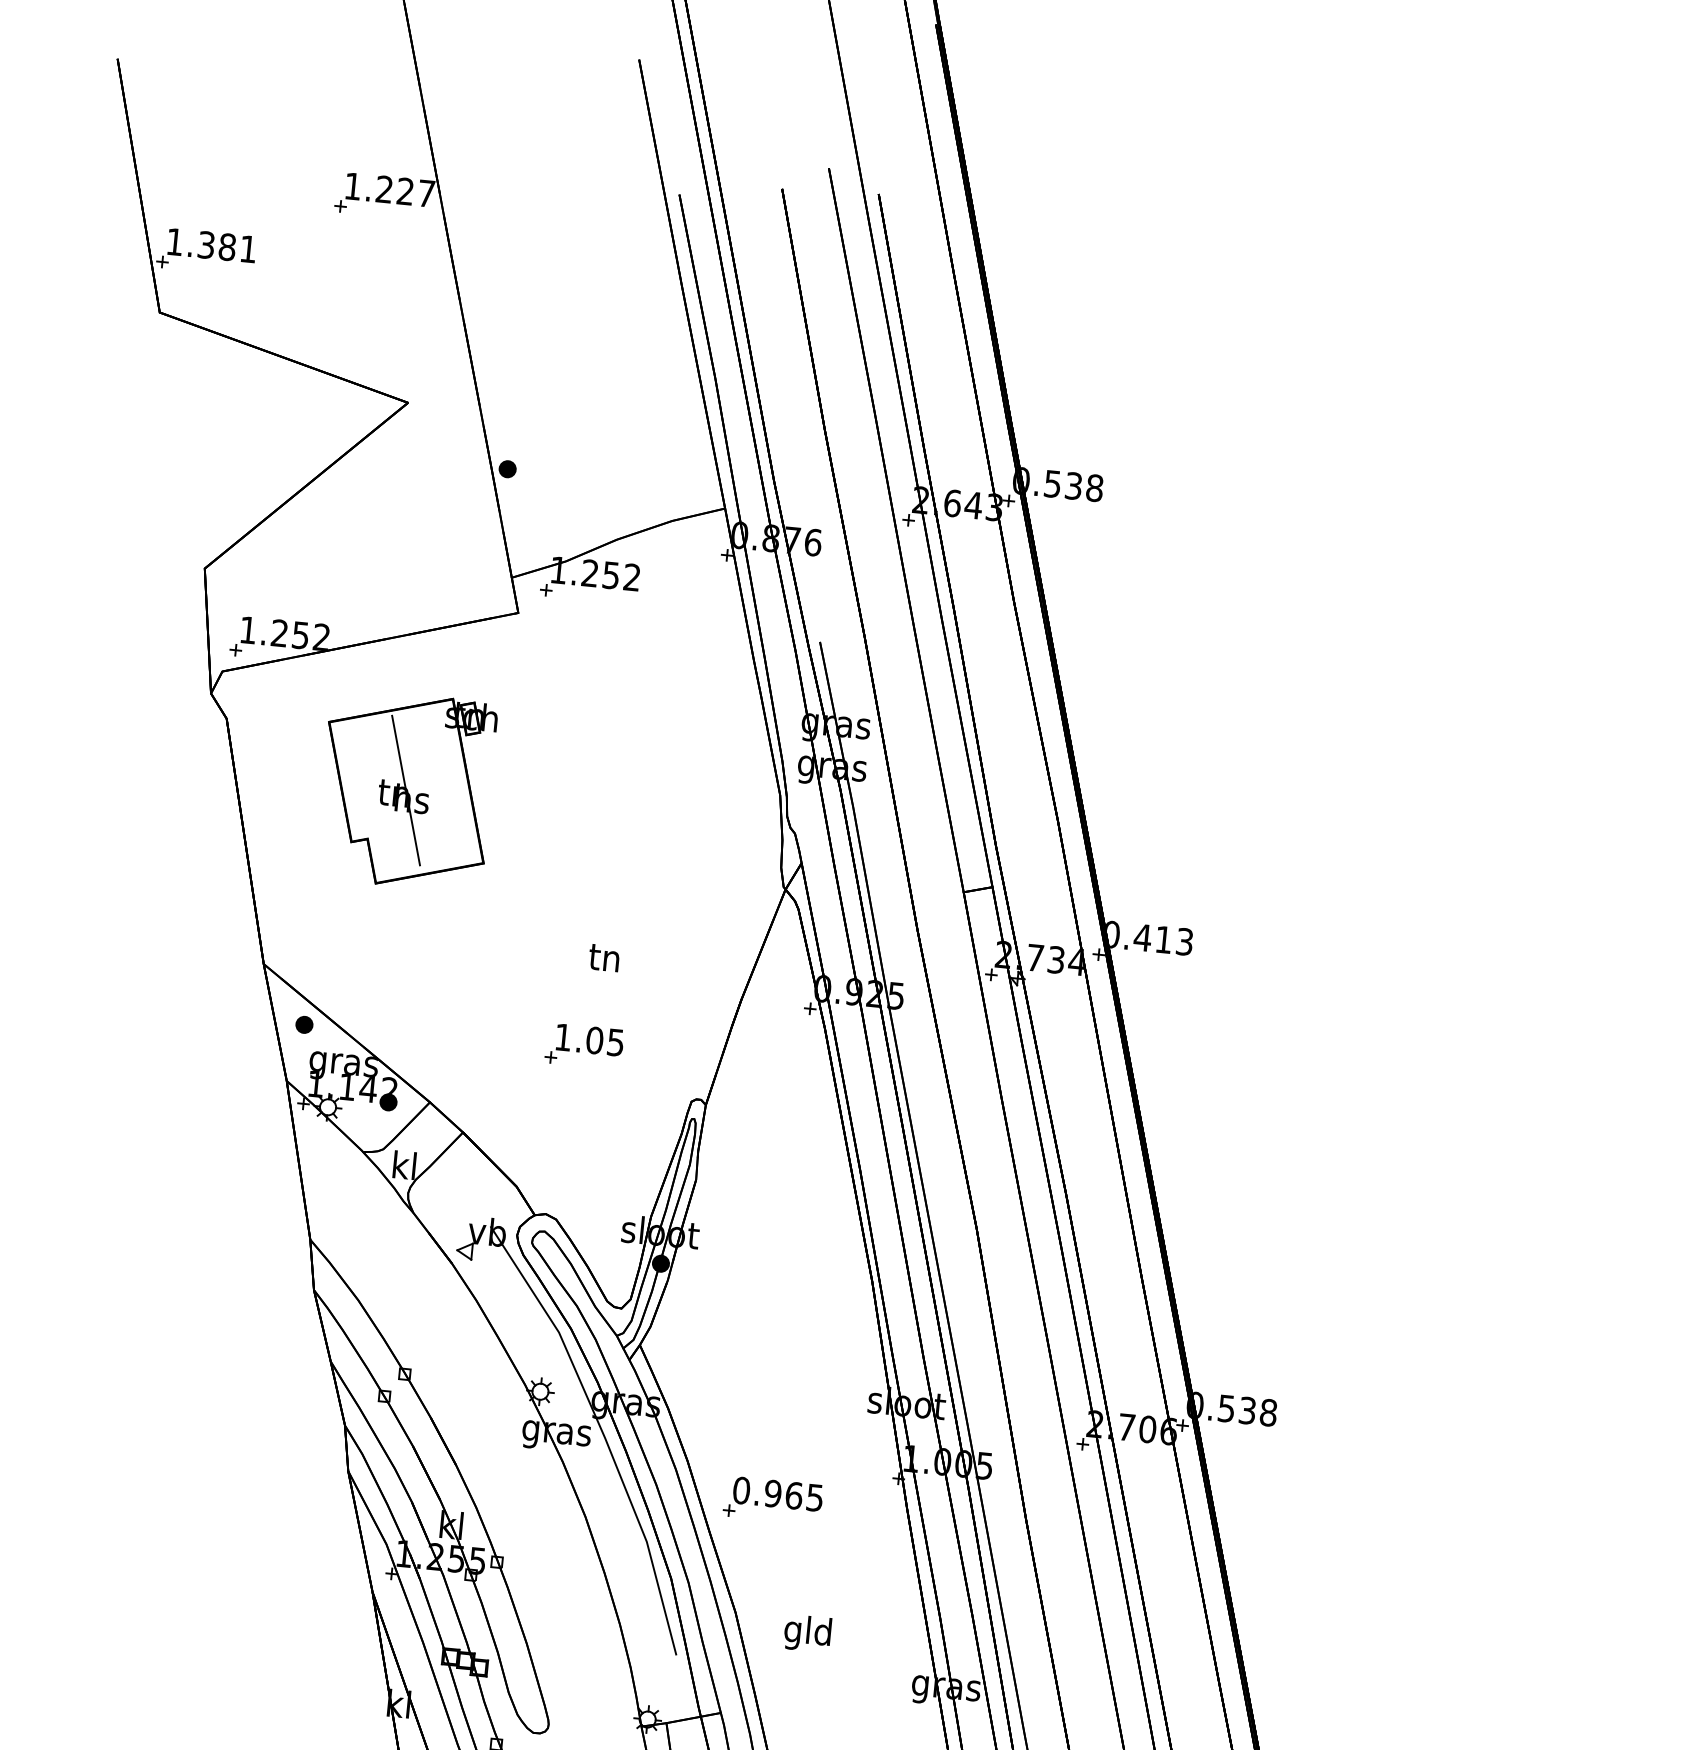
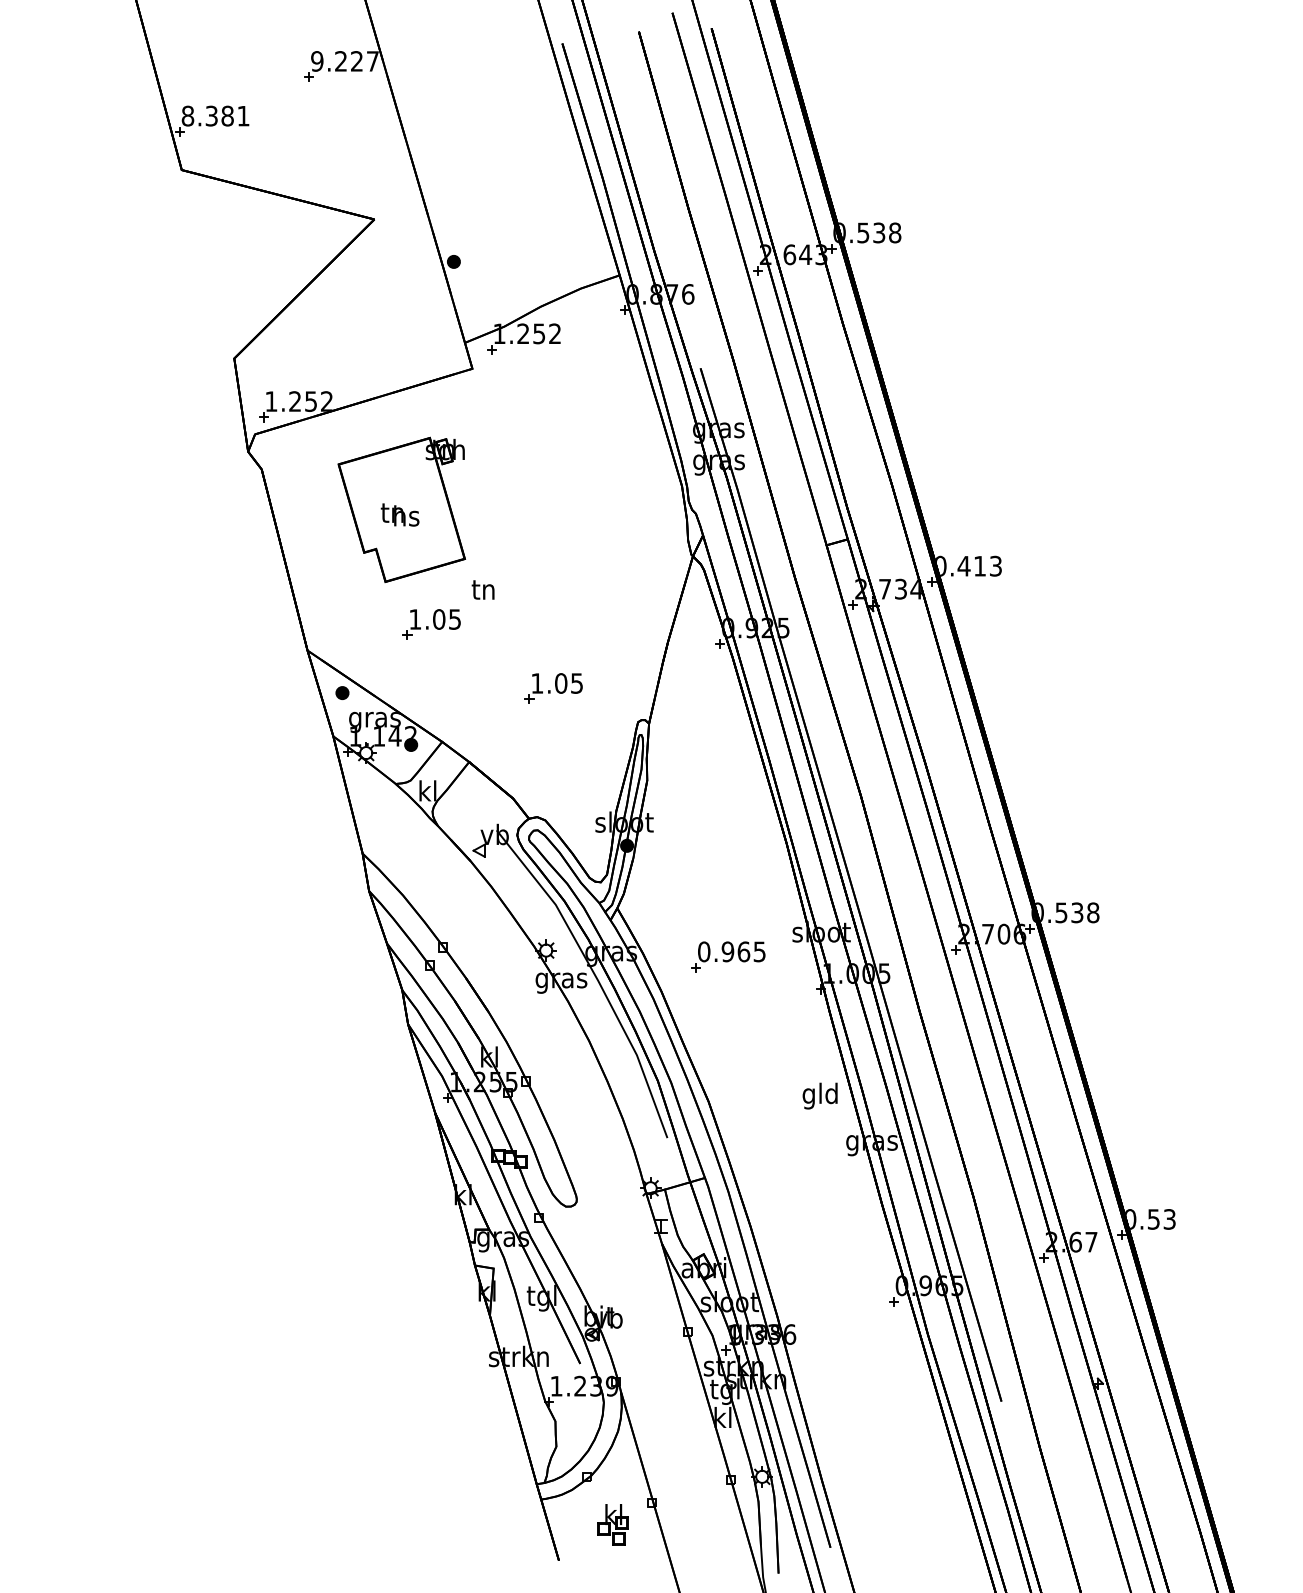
text: (353, 186) -> (317, 61), 1.227 -> 9.227
text: (174, 241) -> (187, 115), 1.381 -> 8.381
line: (406, 791) -> (401, 510), removed
part: (431, 945) -> (431, 624), added
text: (603, 957) -> (482, 589), moved
part: (773, 1499) -> (728, 956), moved
text: (806, 1632) -> (819, 1095), moved

